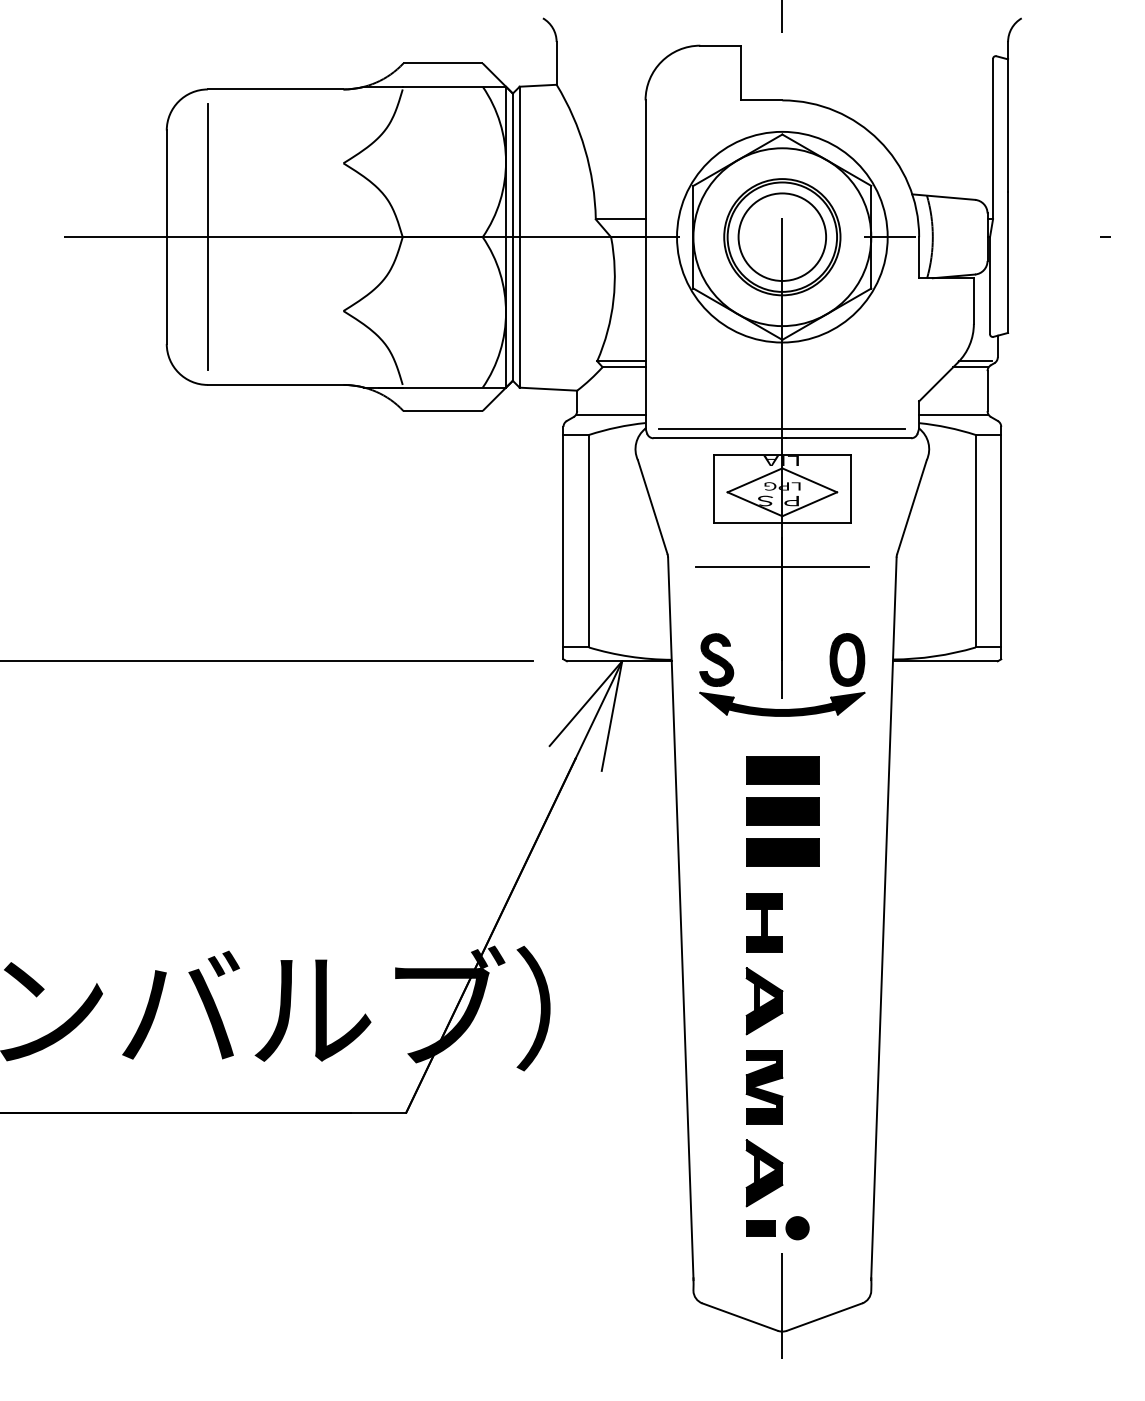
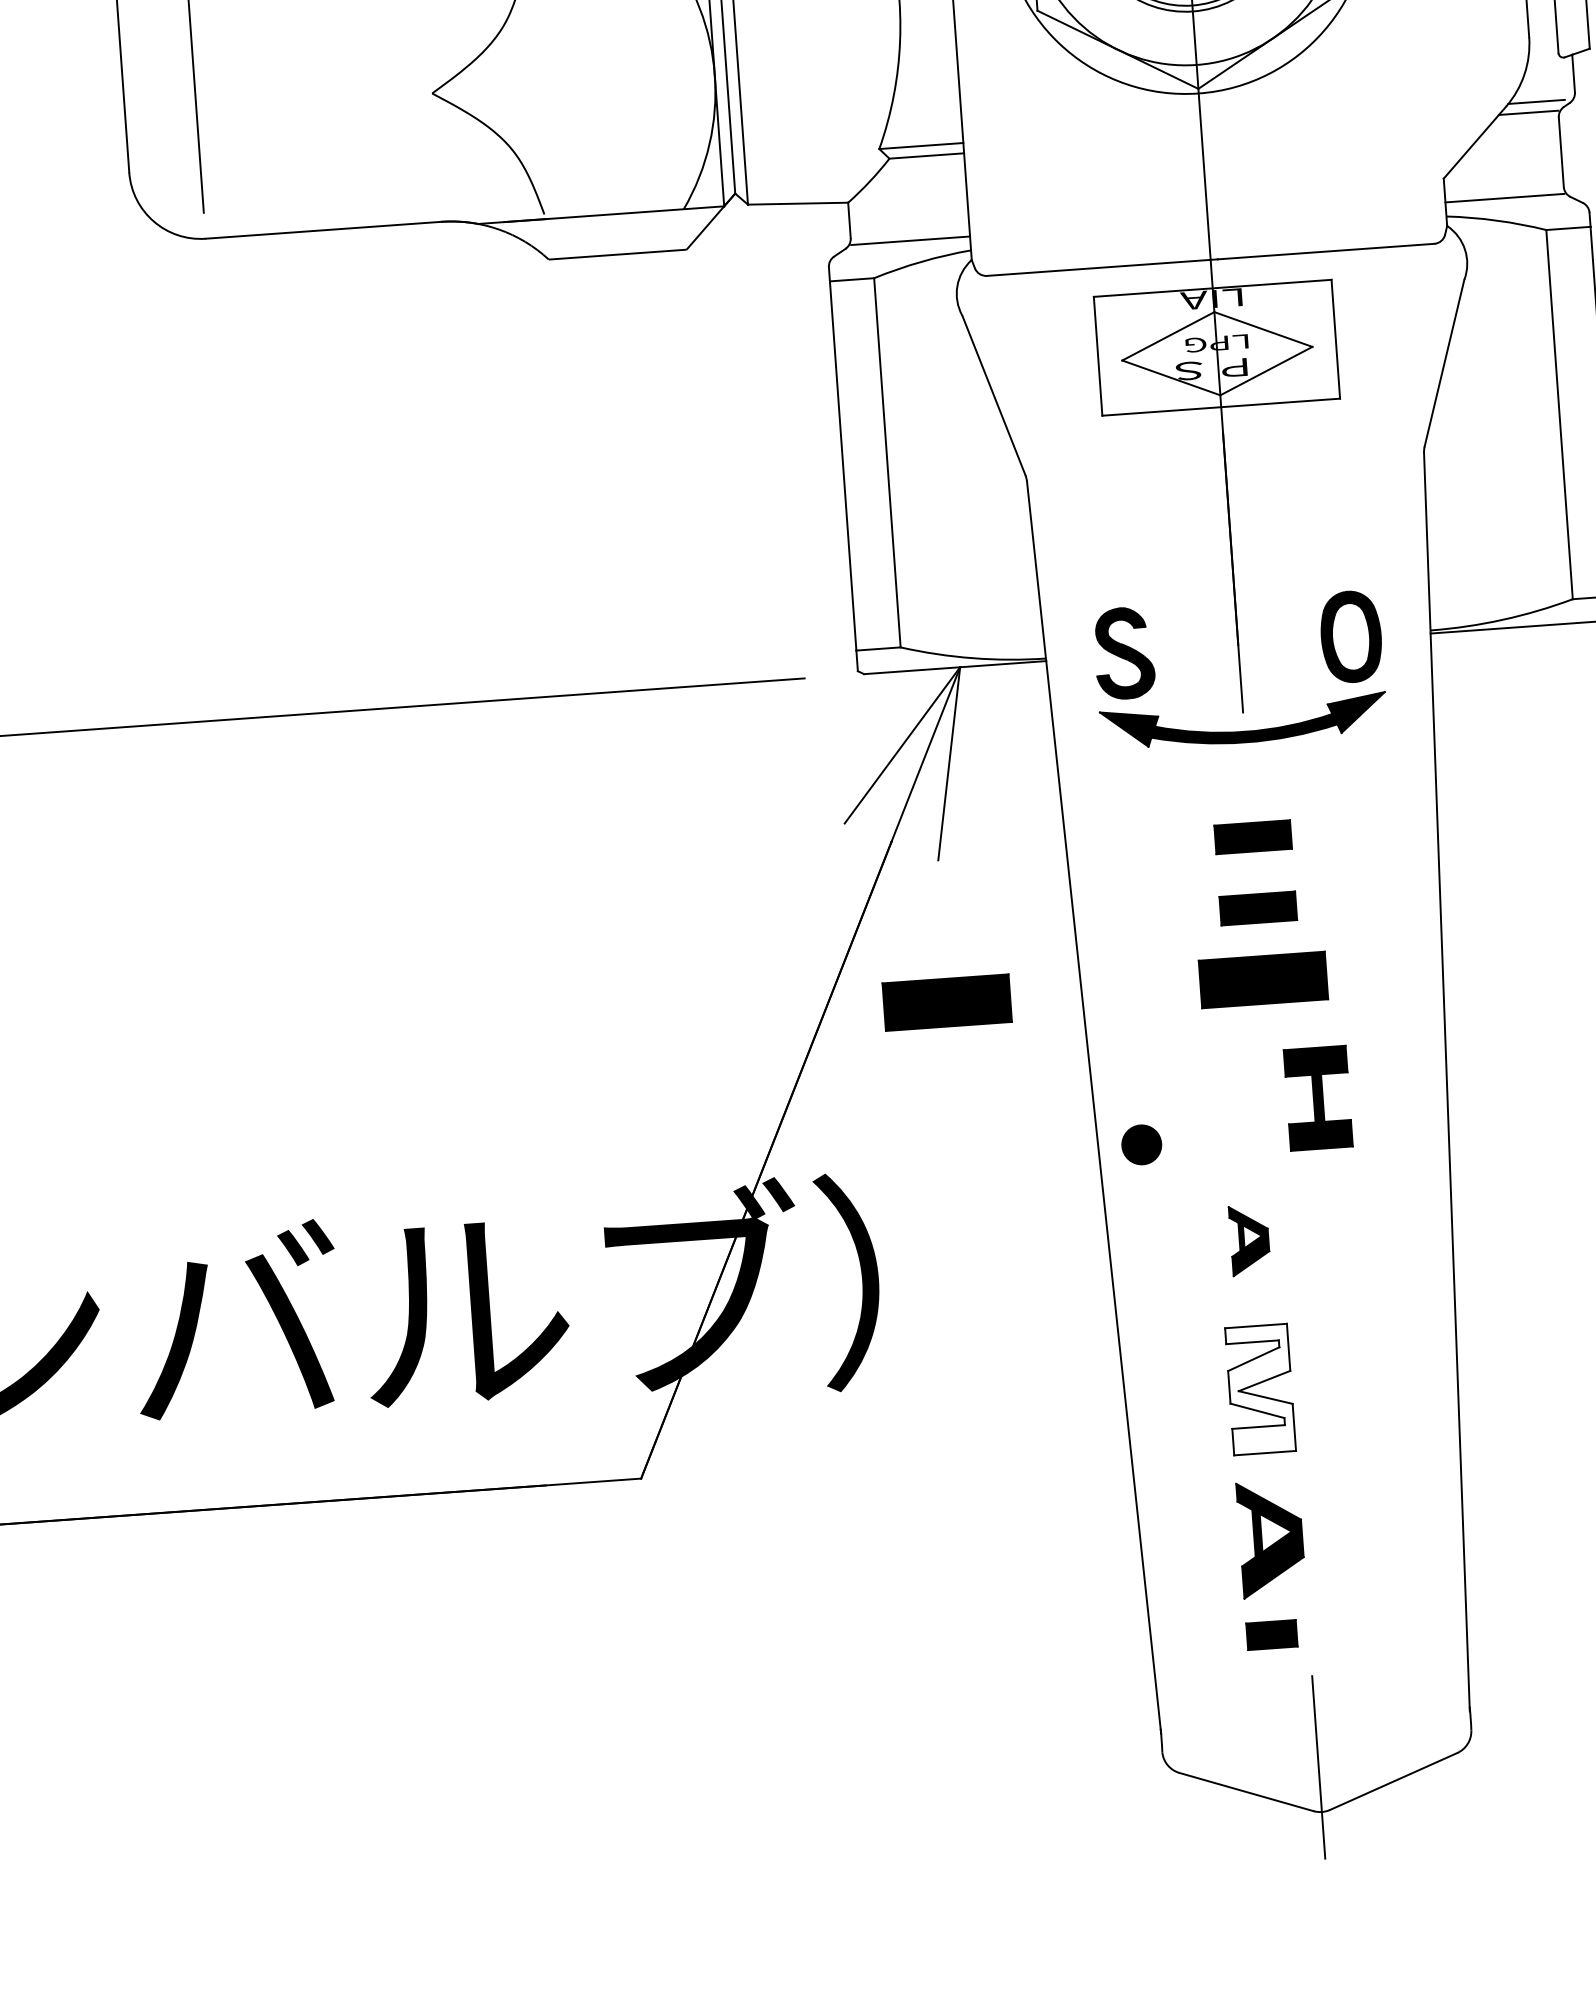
line: (782, 428) -> (1209, 242), removed
line: (781, 566) -> (1225, 482), removed
part: (782, 770) -> (1252, 837), size x0.6
part: (782, 811) -> (1257, 908), size x0.6
part: (600, 852) -> (946, 1002), added
part: (764, 922) -> (1318, 1097), moved
part: (764, 1001) -> (1249, 1240), size x0.6
fill: (764, 1086) -> (1260, 1388), removed
part: (797, 1228) -> (1141, 1145), moved

